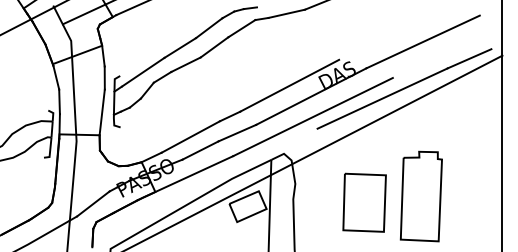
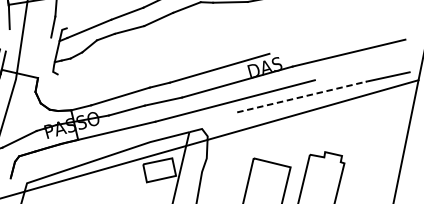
line: (382, 98) -> (301, 96), solid -> dashed
line: (59, 101) -> (7, 39), removed
line: (101, 112) -> (43, 57), removed

